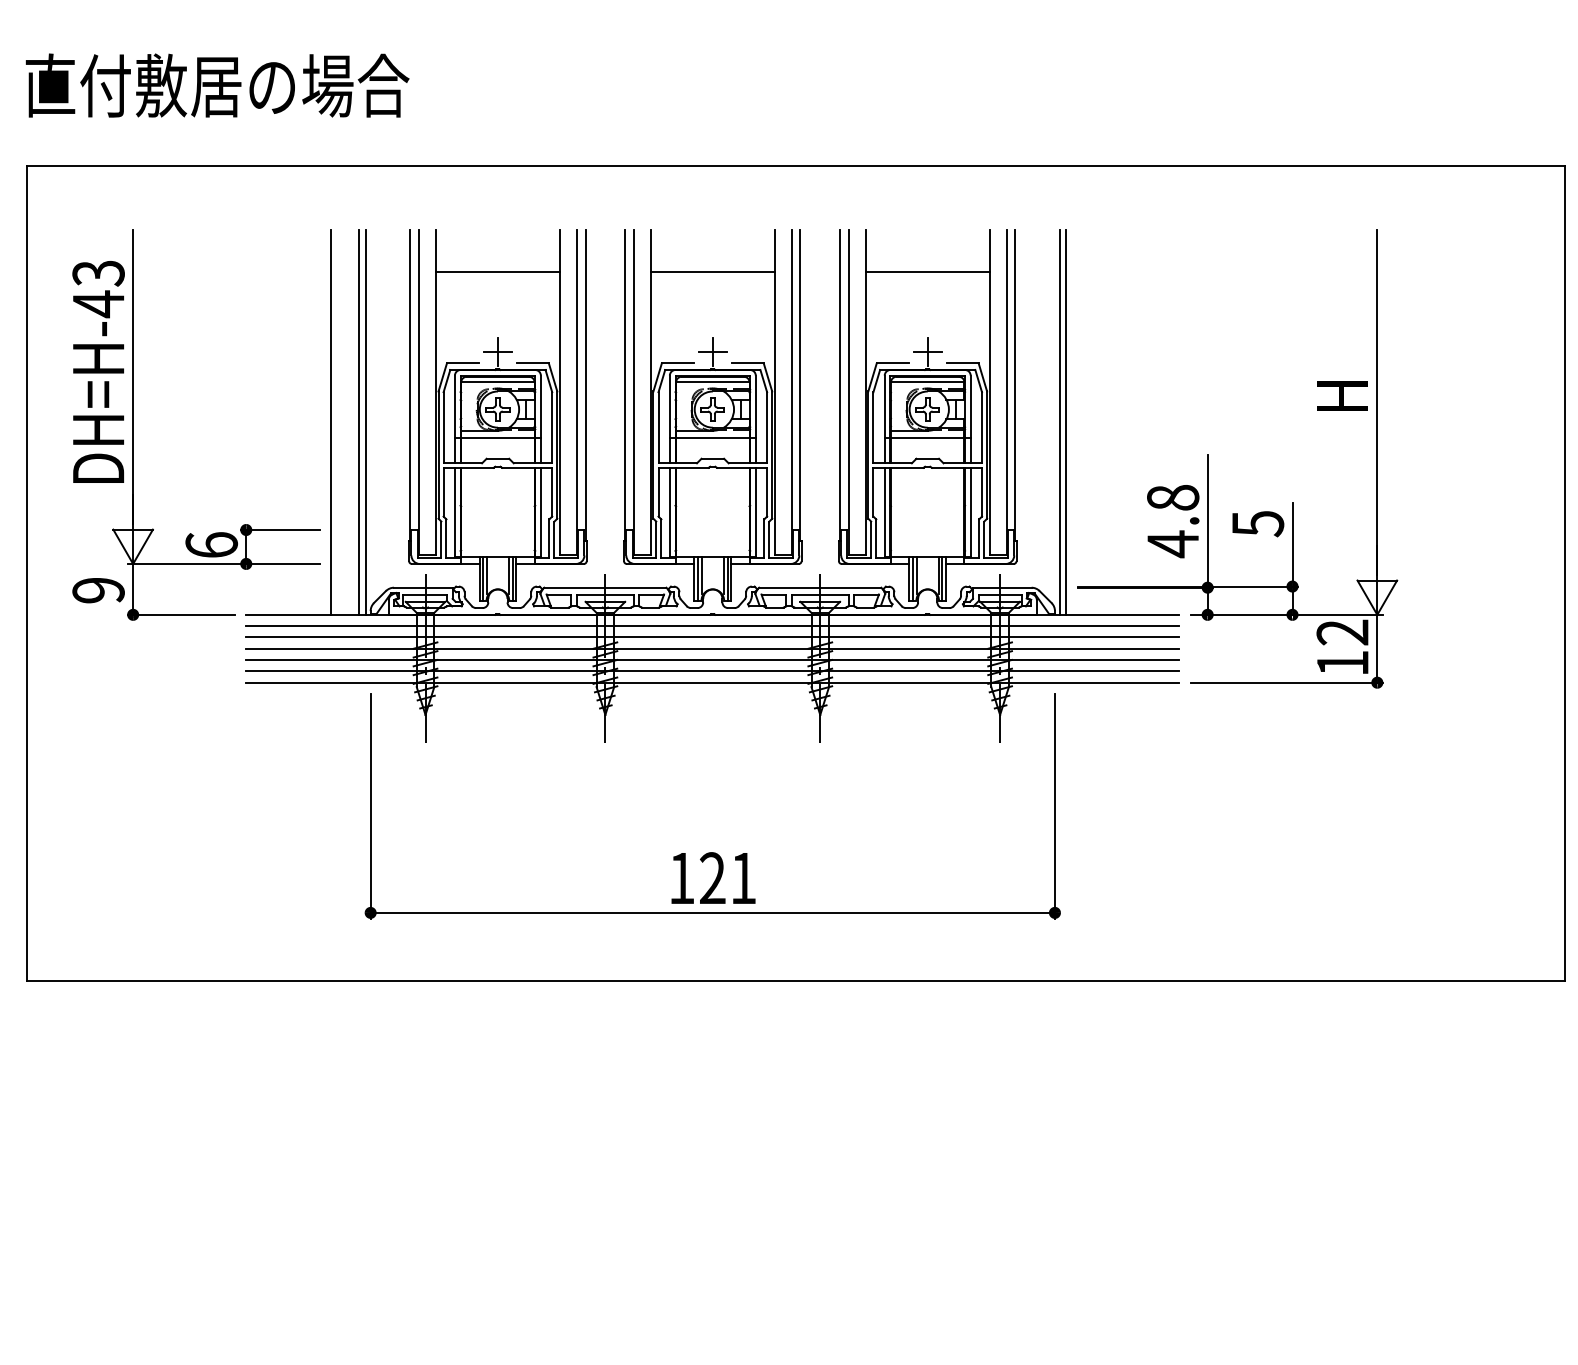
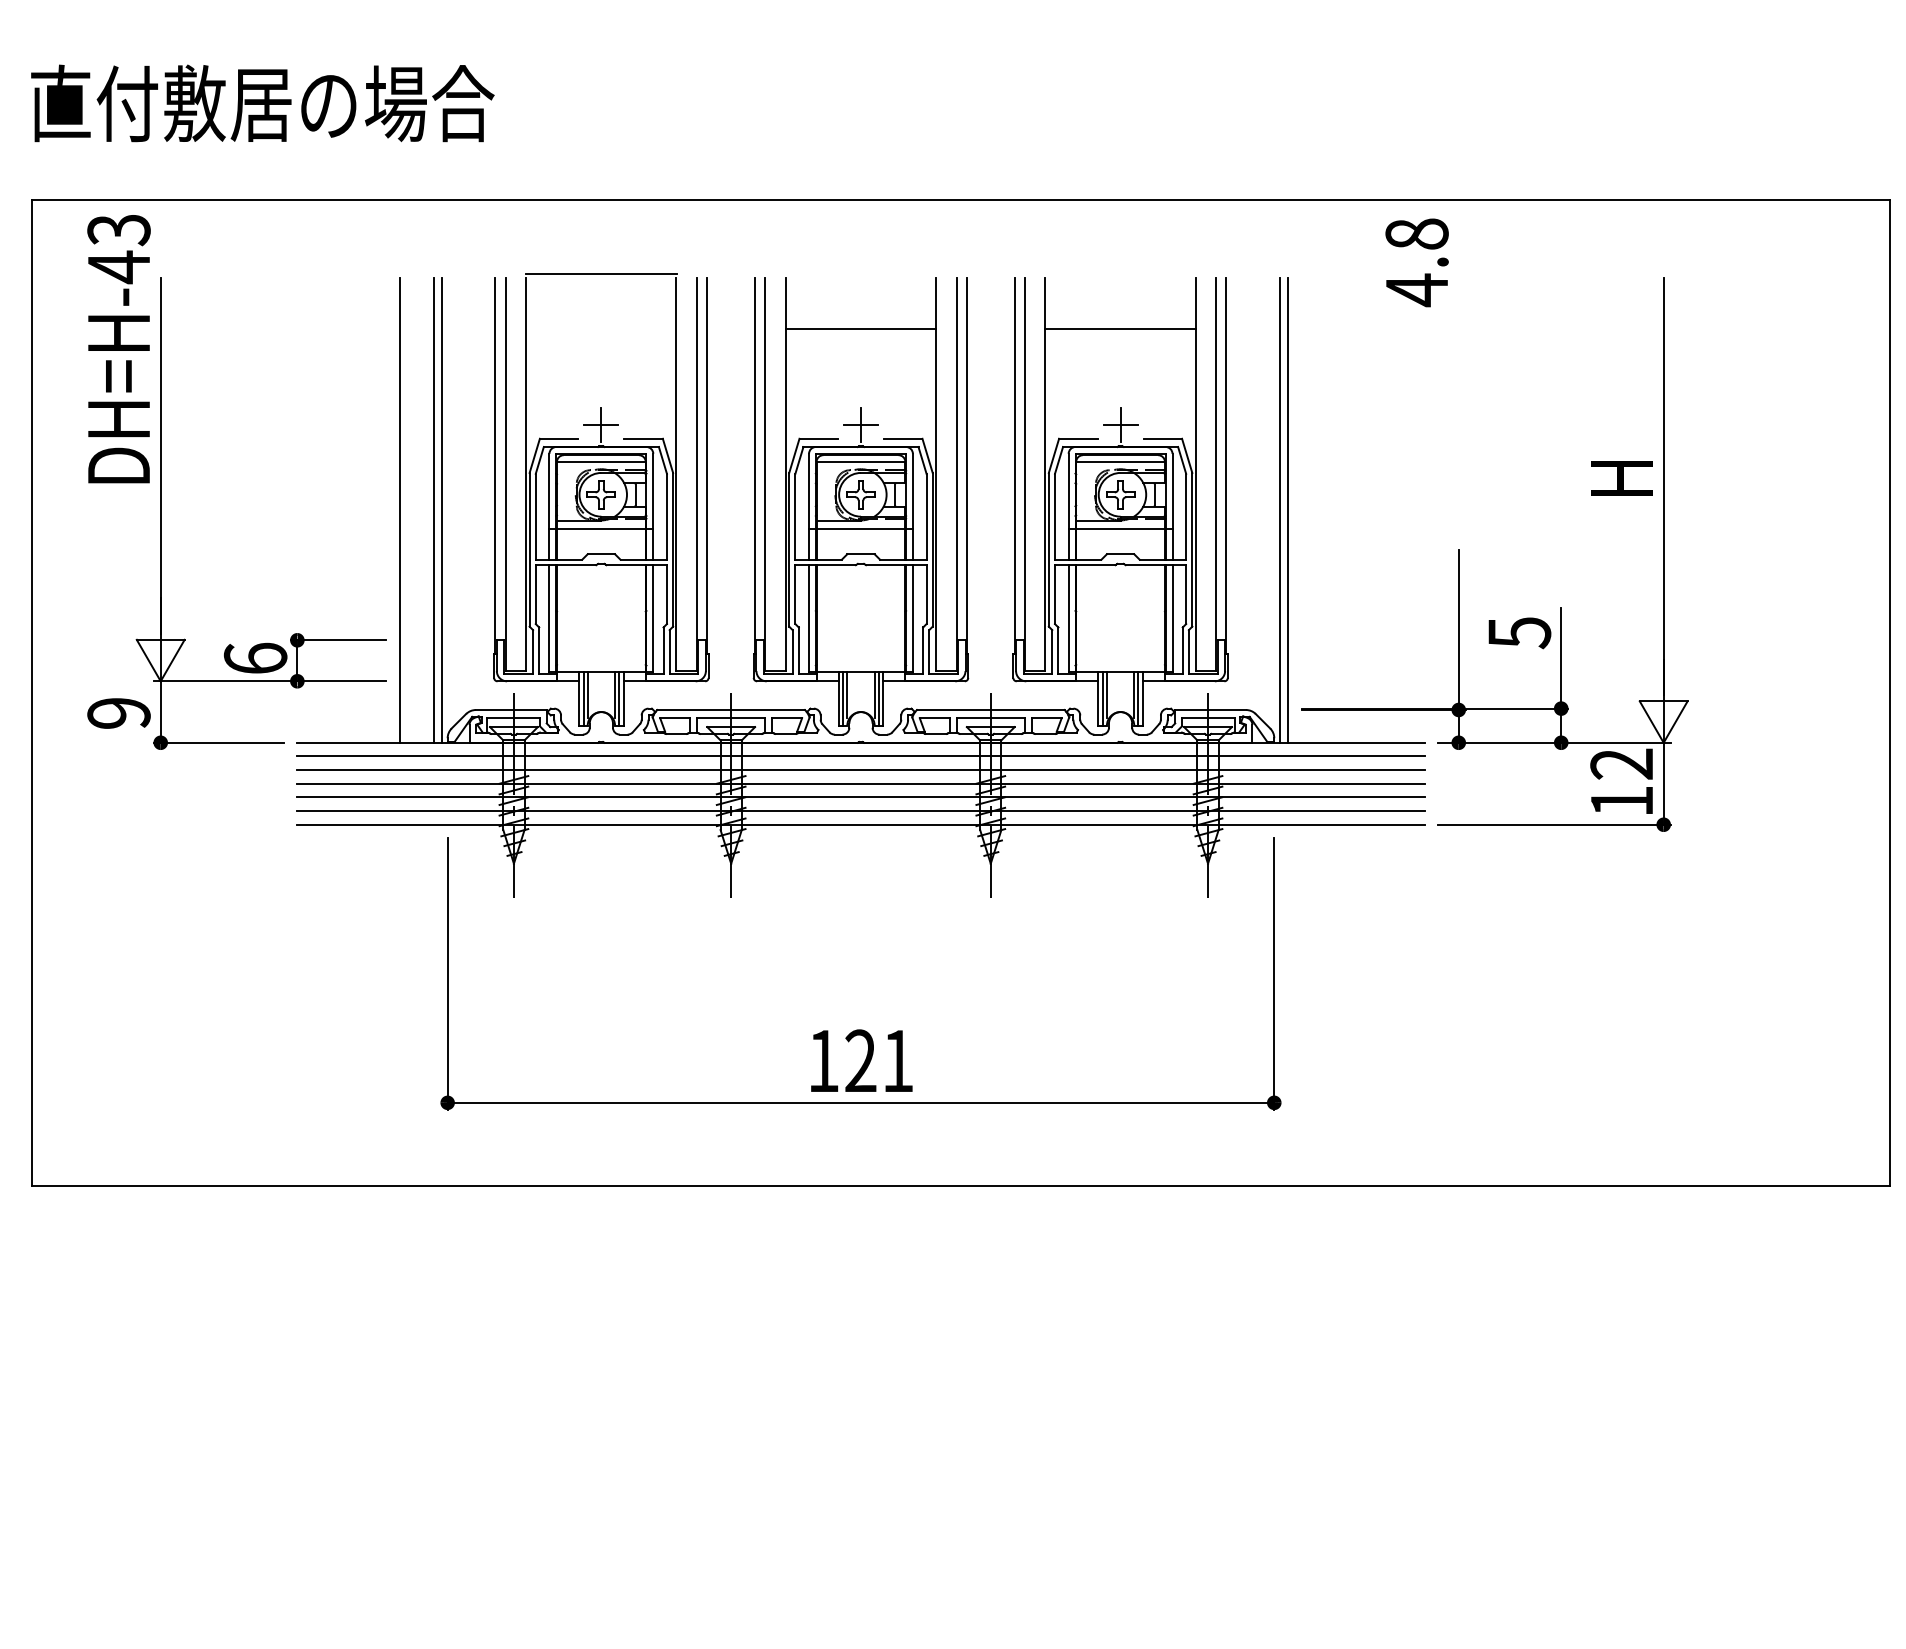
line: (497, 272) -> (600, 274), moved
text: (98, 371) -> (118, 348), moved
text: (1173, 521) -> (1417, 262), moved

